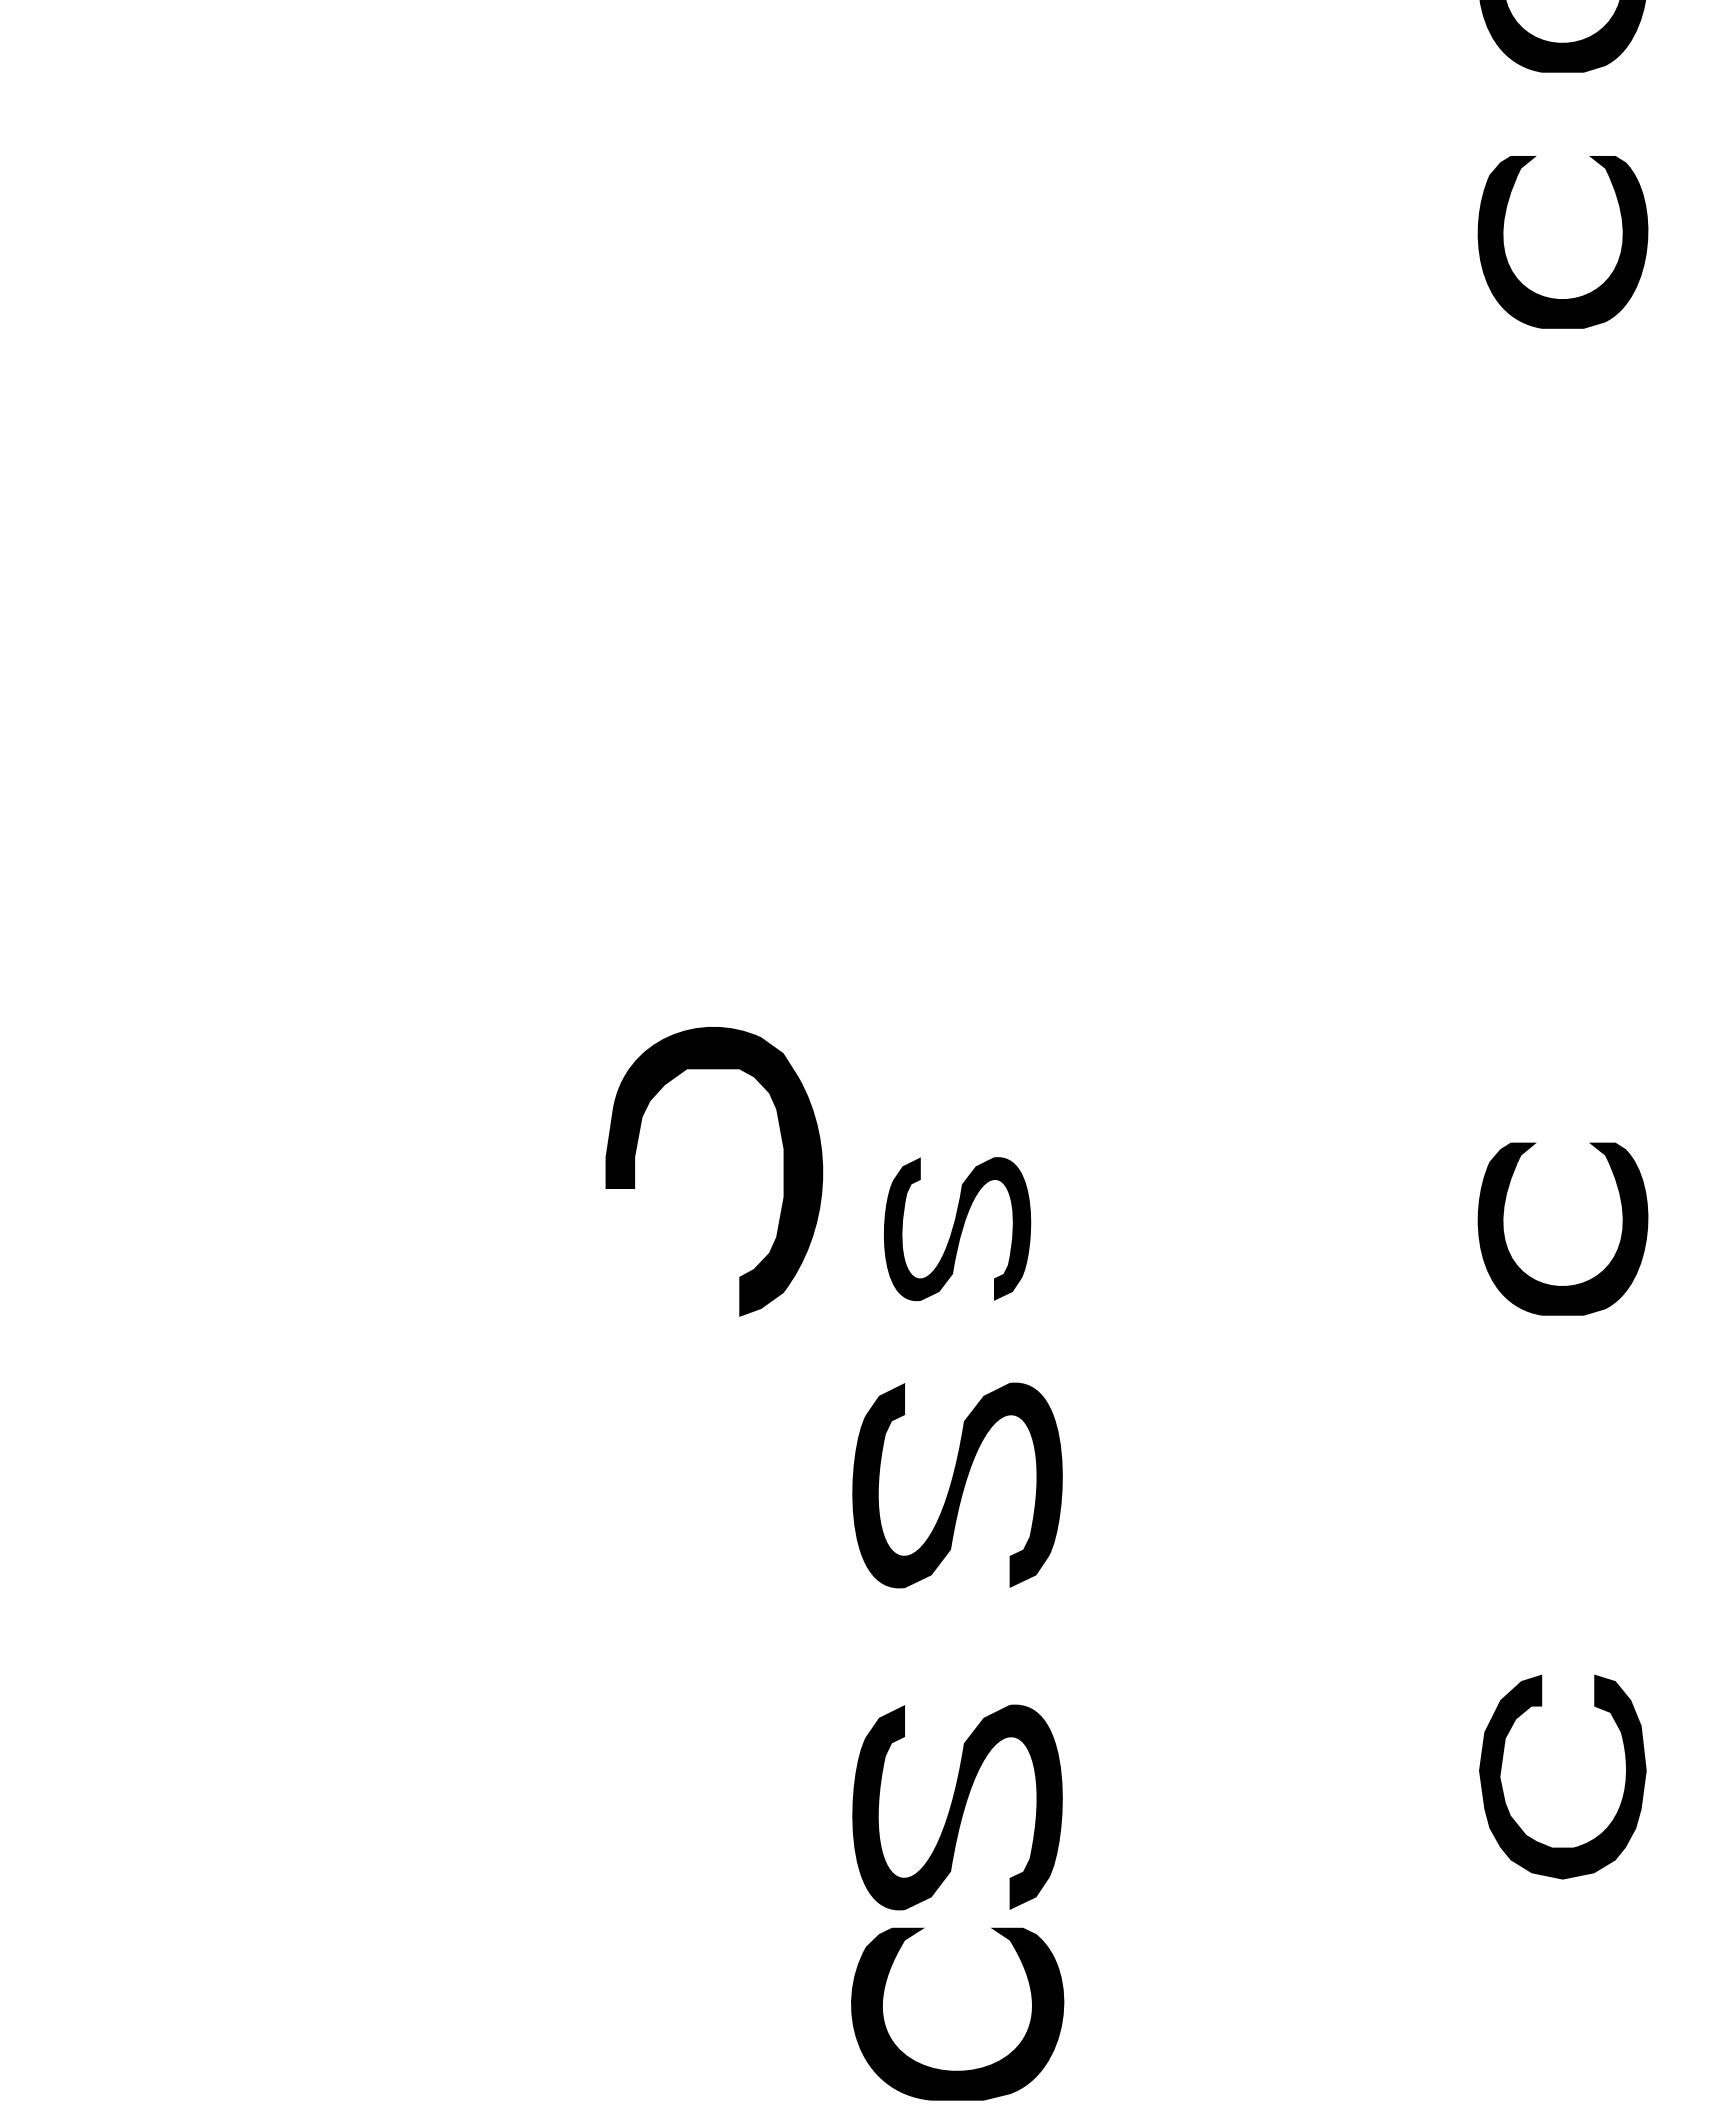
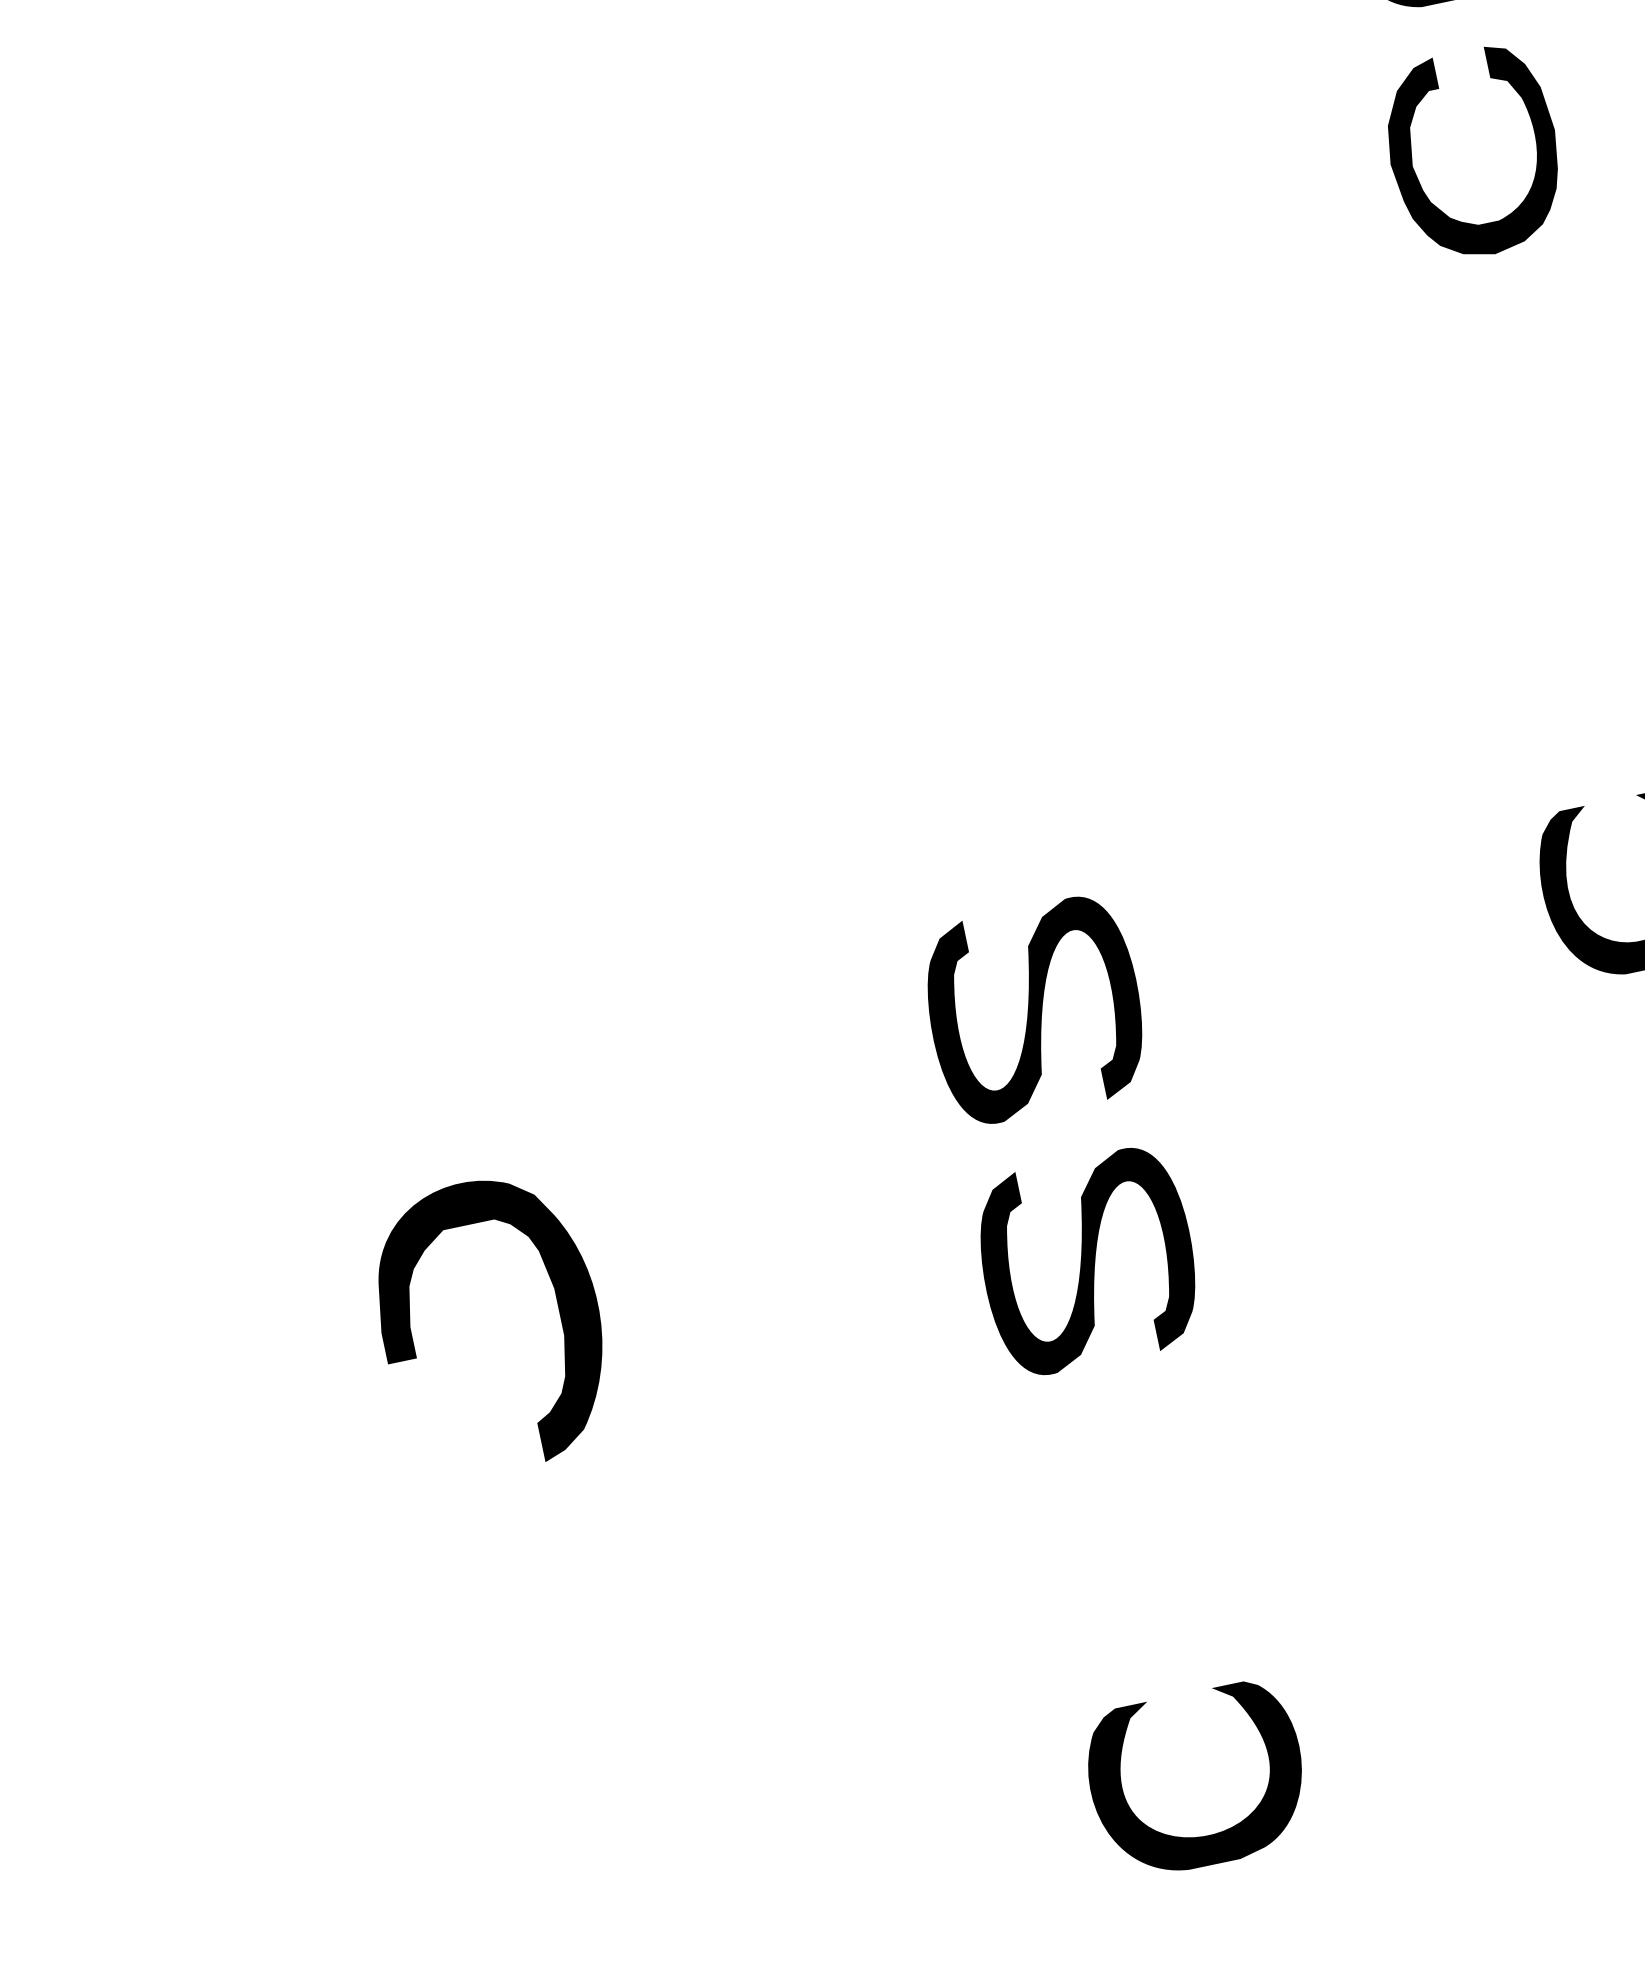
fill: (1562, 482) -> (1473, 153), added
part: (783, 1171) -> (558, 1310), moved
part: (957, 1228) -> (1034, 1009), size x1.43
part: (957, 1807) -> (1154, 1577), removed

